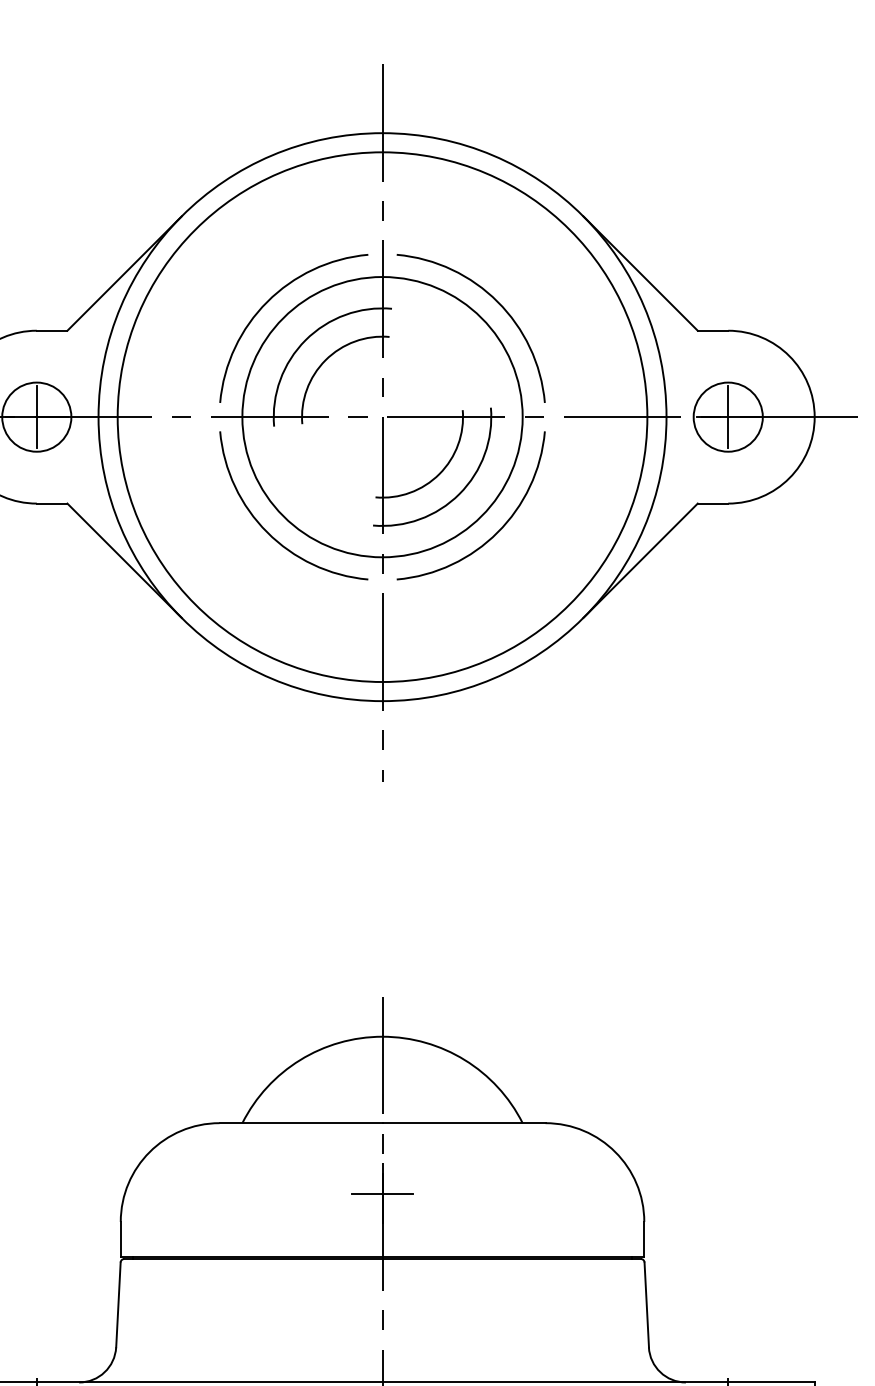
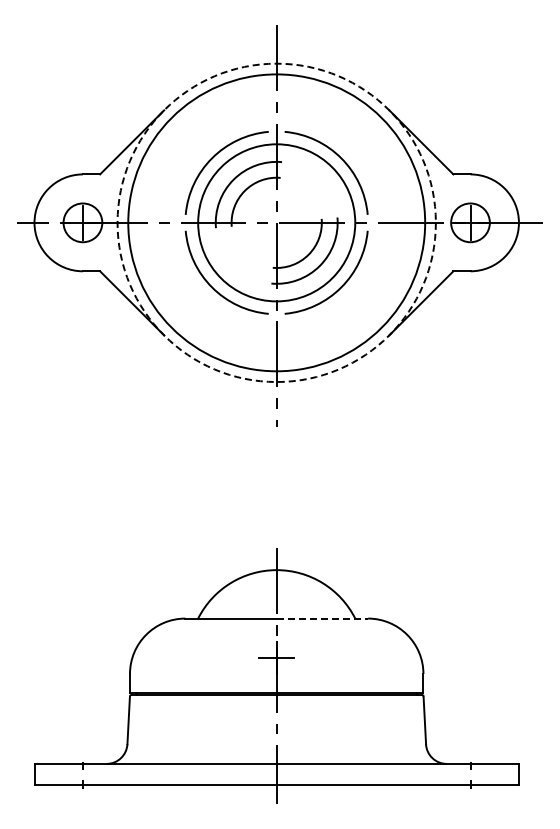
circle: (382, 416) -> (276, 222), solid -> dashed
line: (464, 1123) -> (322, 618), solid -> dashed

